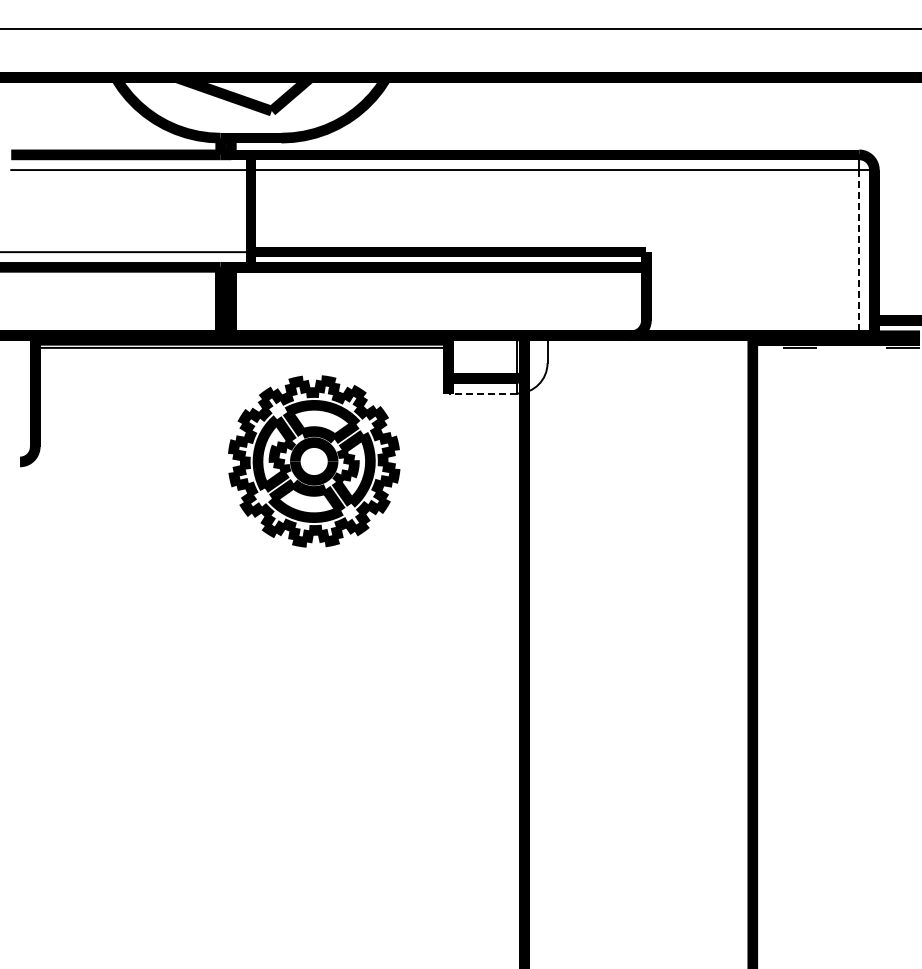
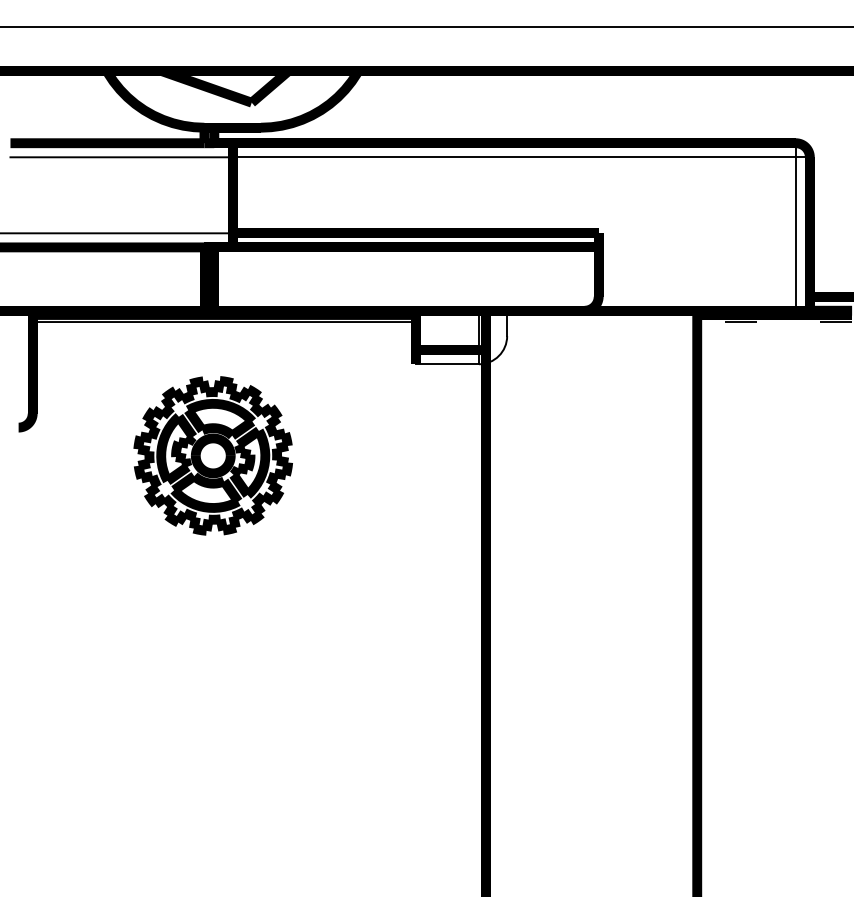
line: (859, 252) -> (796, 233), dashed -> solid
line: (482, 393) -> (446, 364), dashed -> solid
part: (314, 461) -> (213, 455), moved

